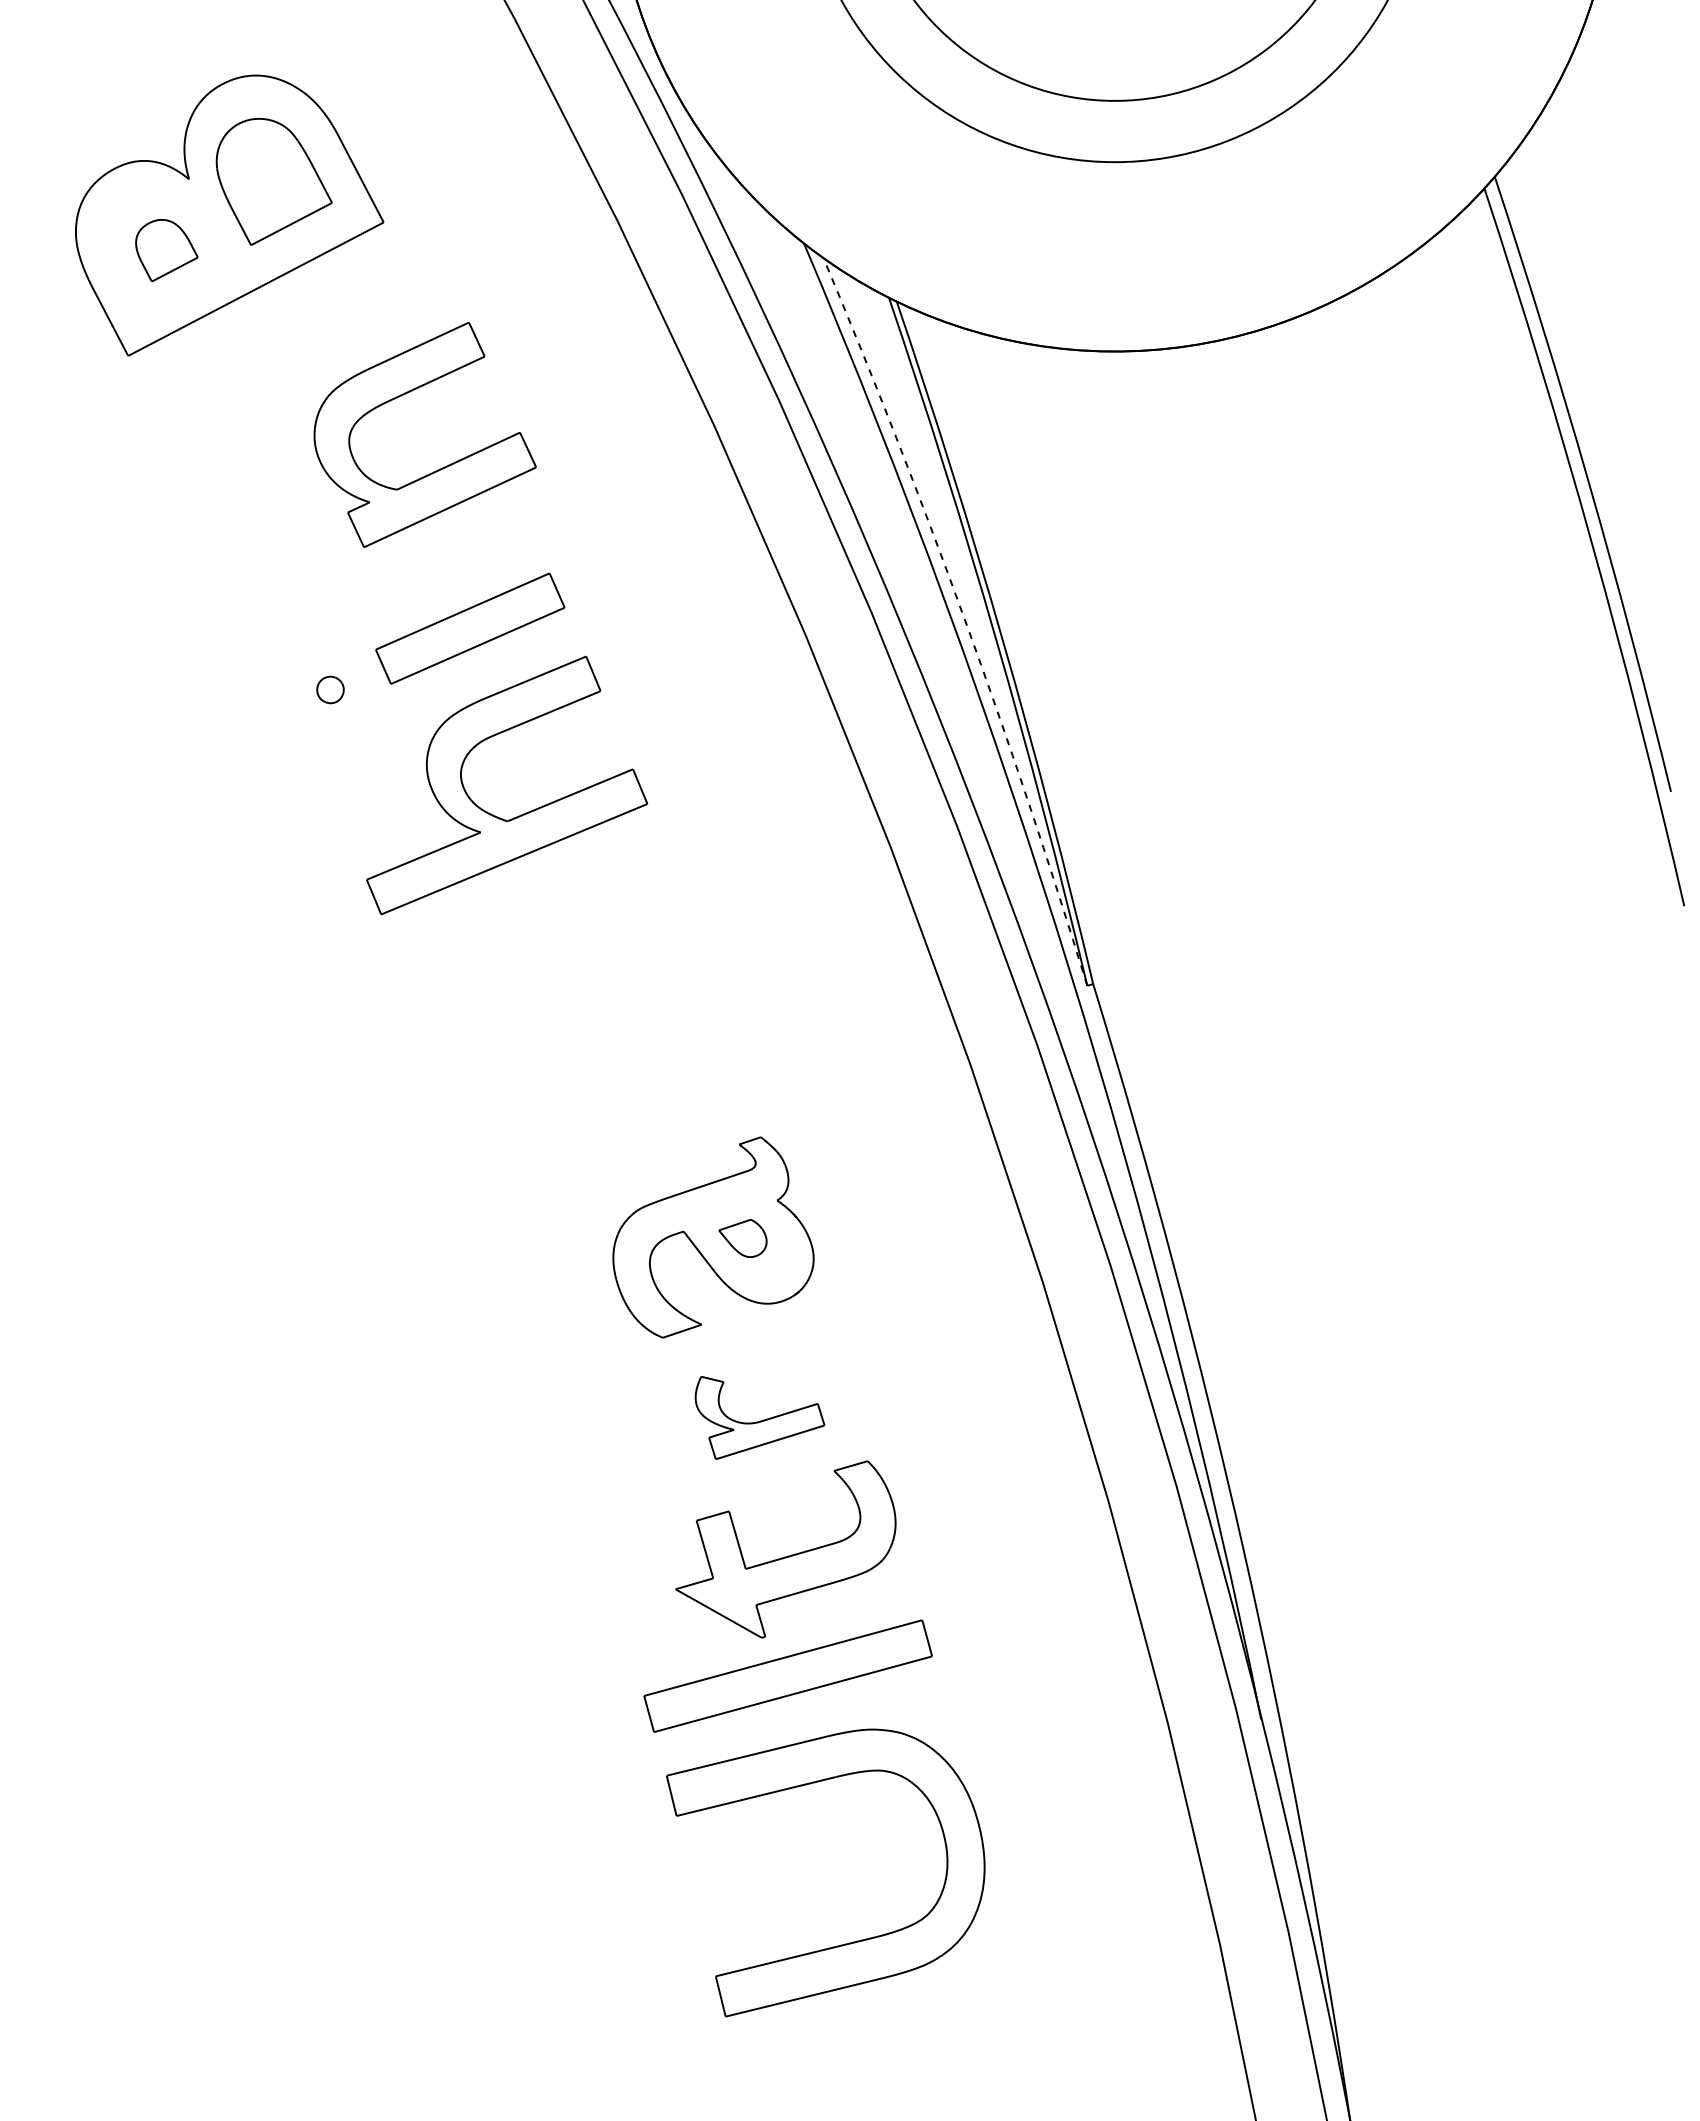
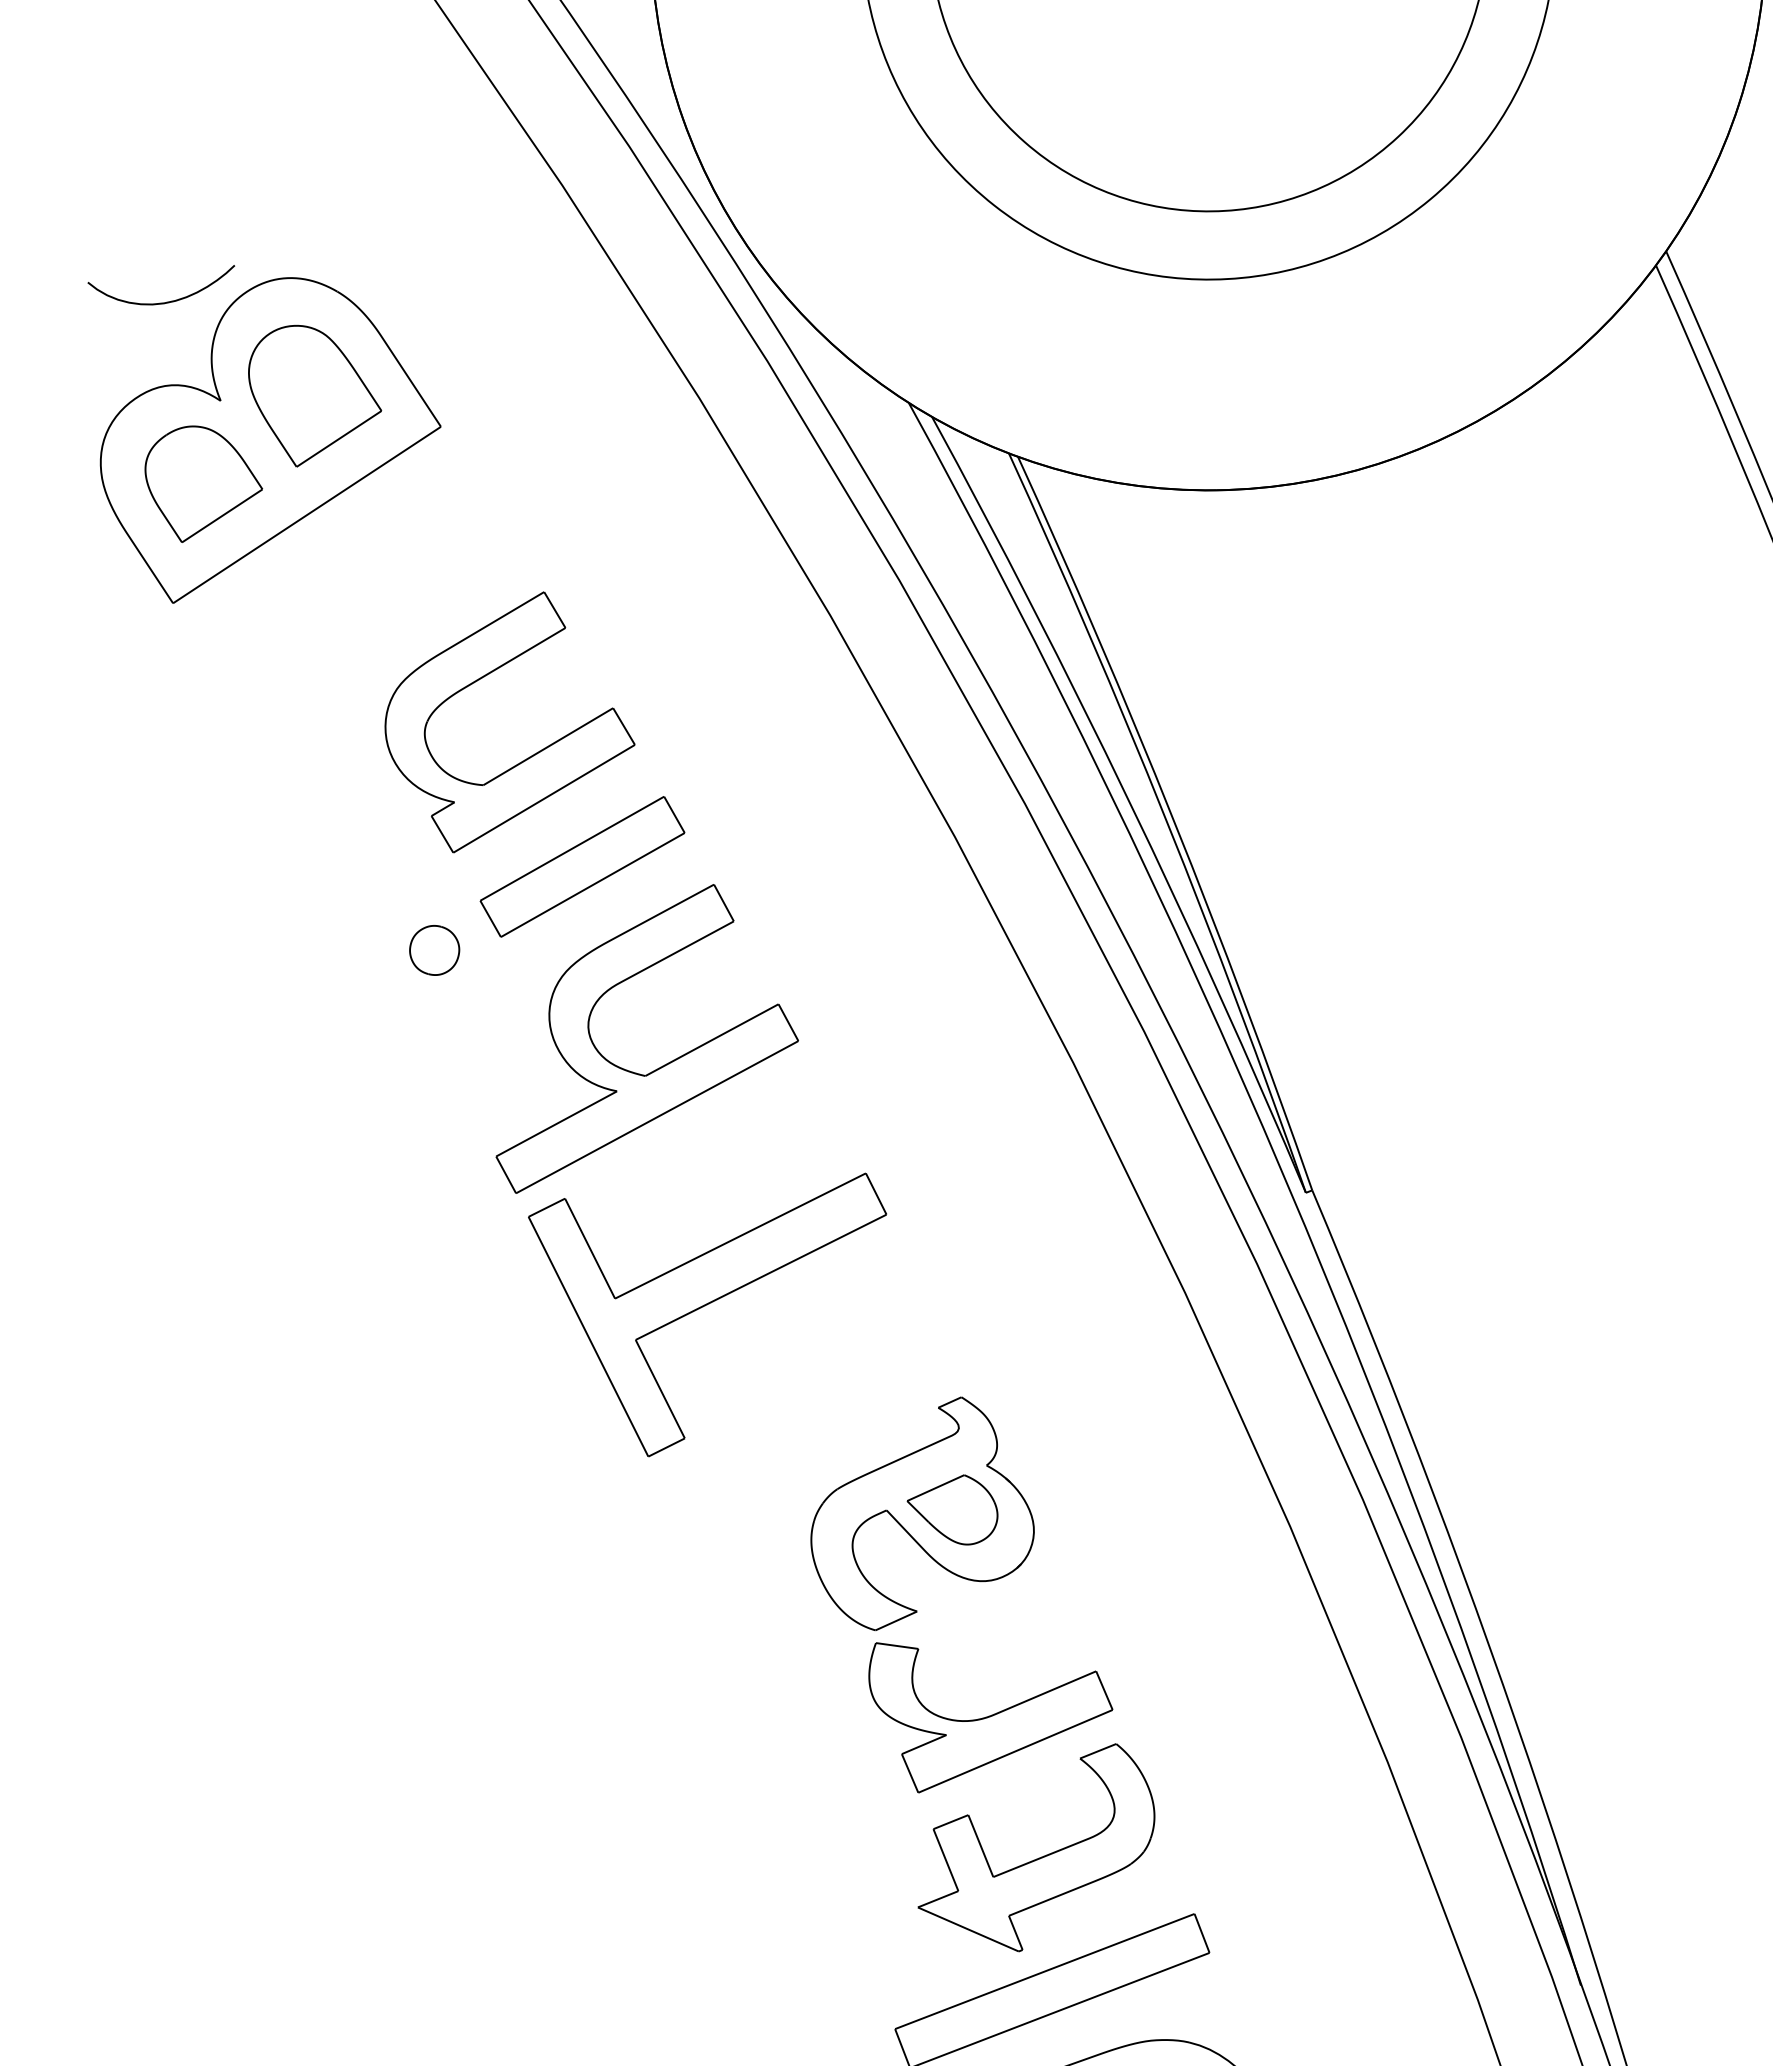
curve: (149, 85) -> (166, 301), added
part: (166, 250) -> (203, 482), size x1.67
part: (437, 469) -> (525, 758), moved
arc: (964, 618) -> (1128, 799), dashed -> solid
part: (330, 689) -> (434, 949), size x1.67
part: (546, 1030) -> (712, 1303), added
part: (742, 1238) -> (952, 1511), size x1.67
part: (759, 1417) -> (991, 1707), size x1.67

